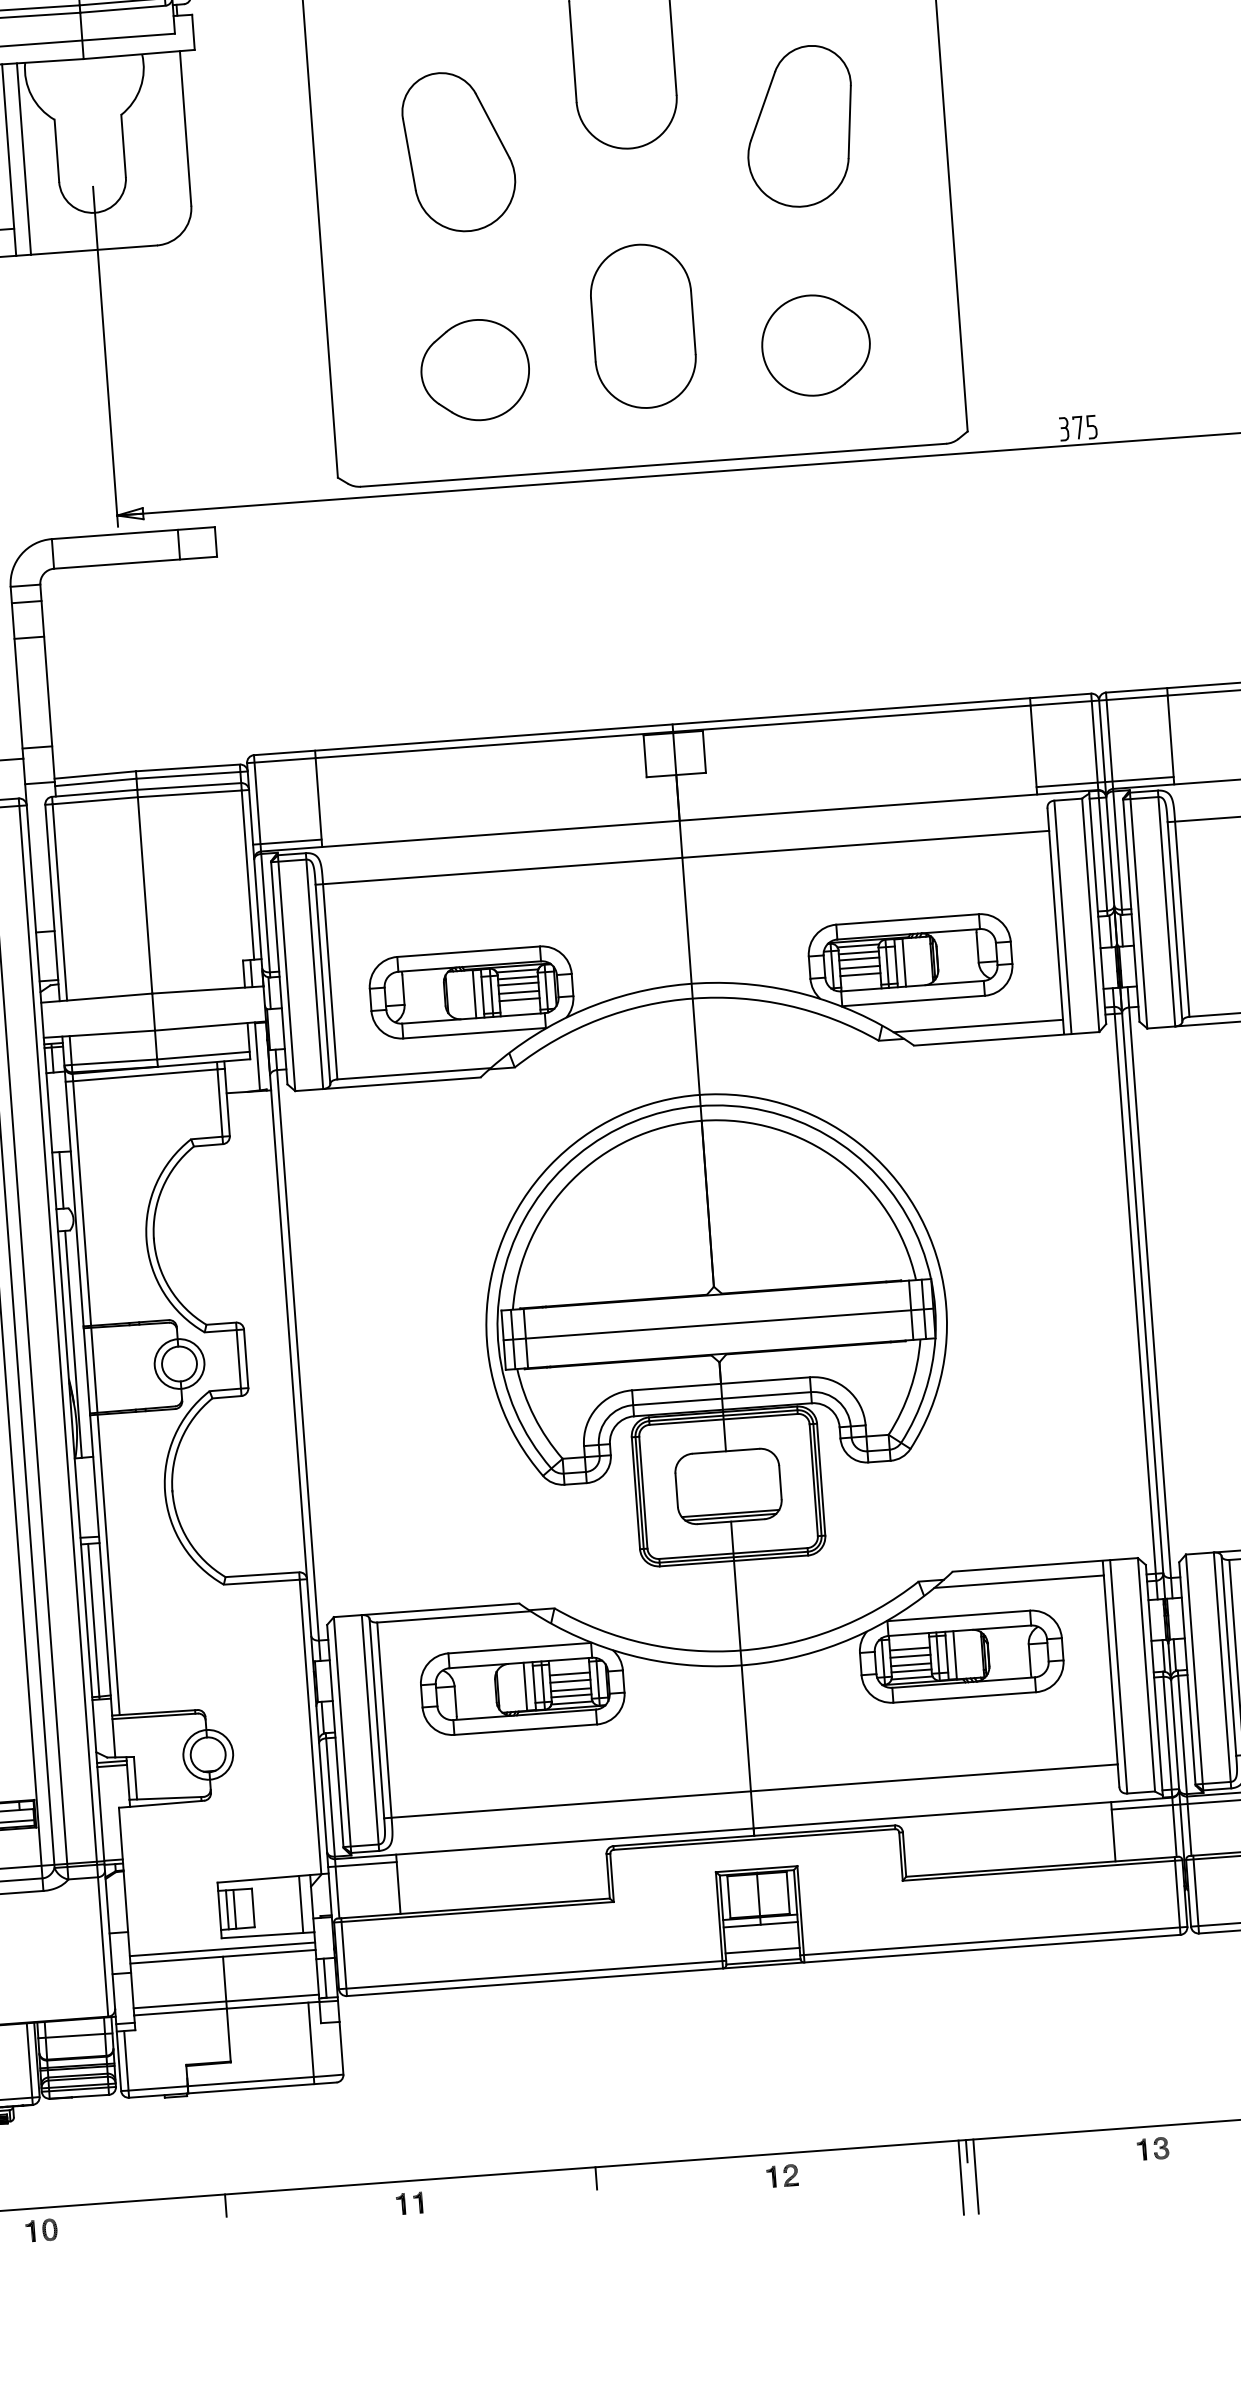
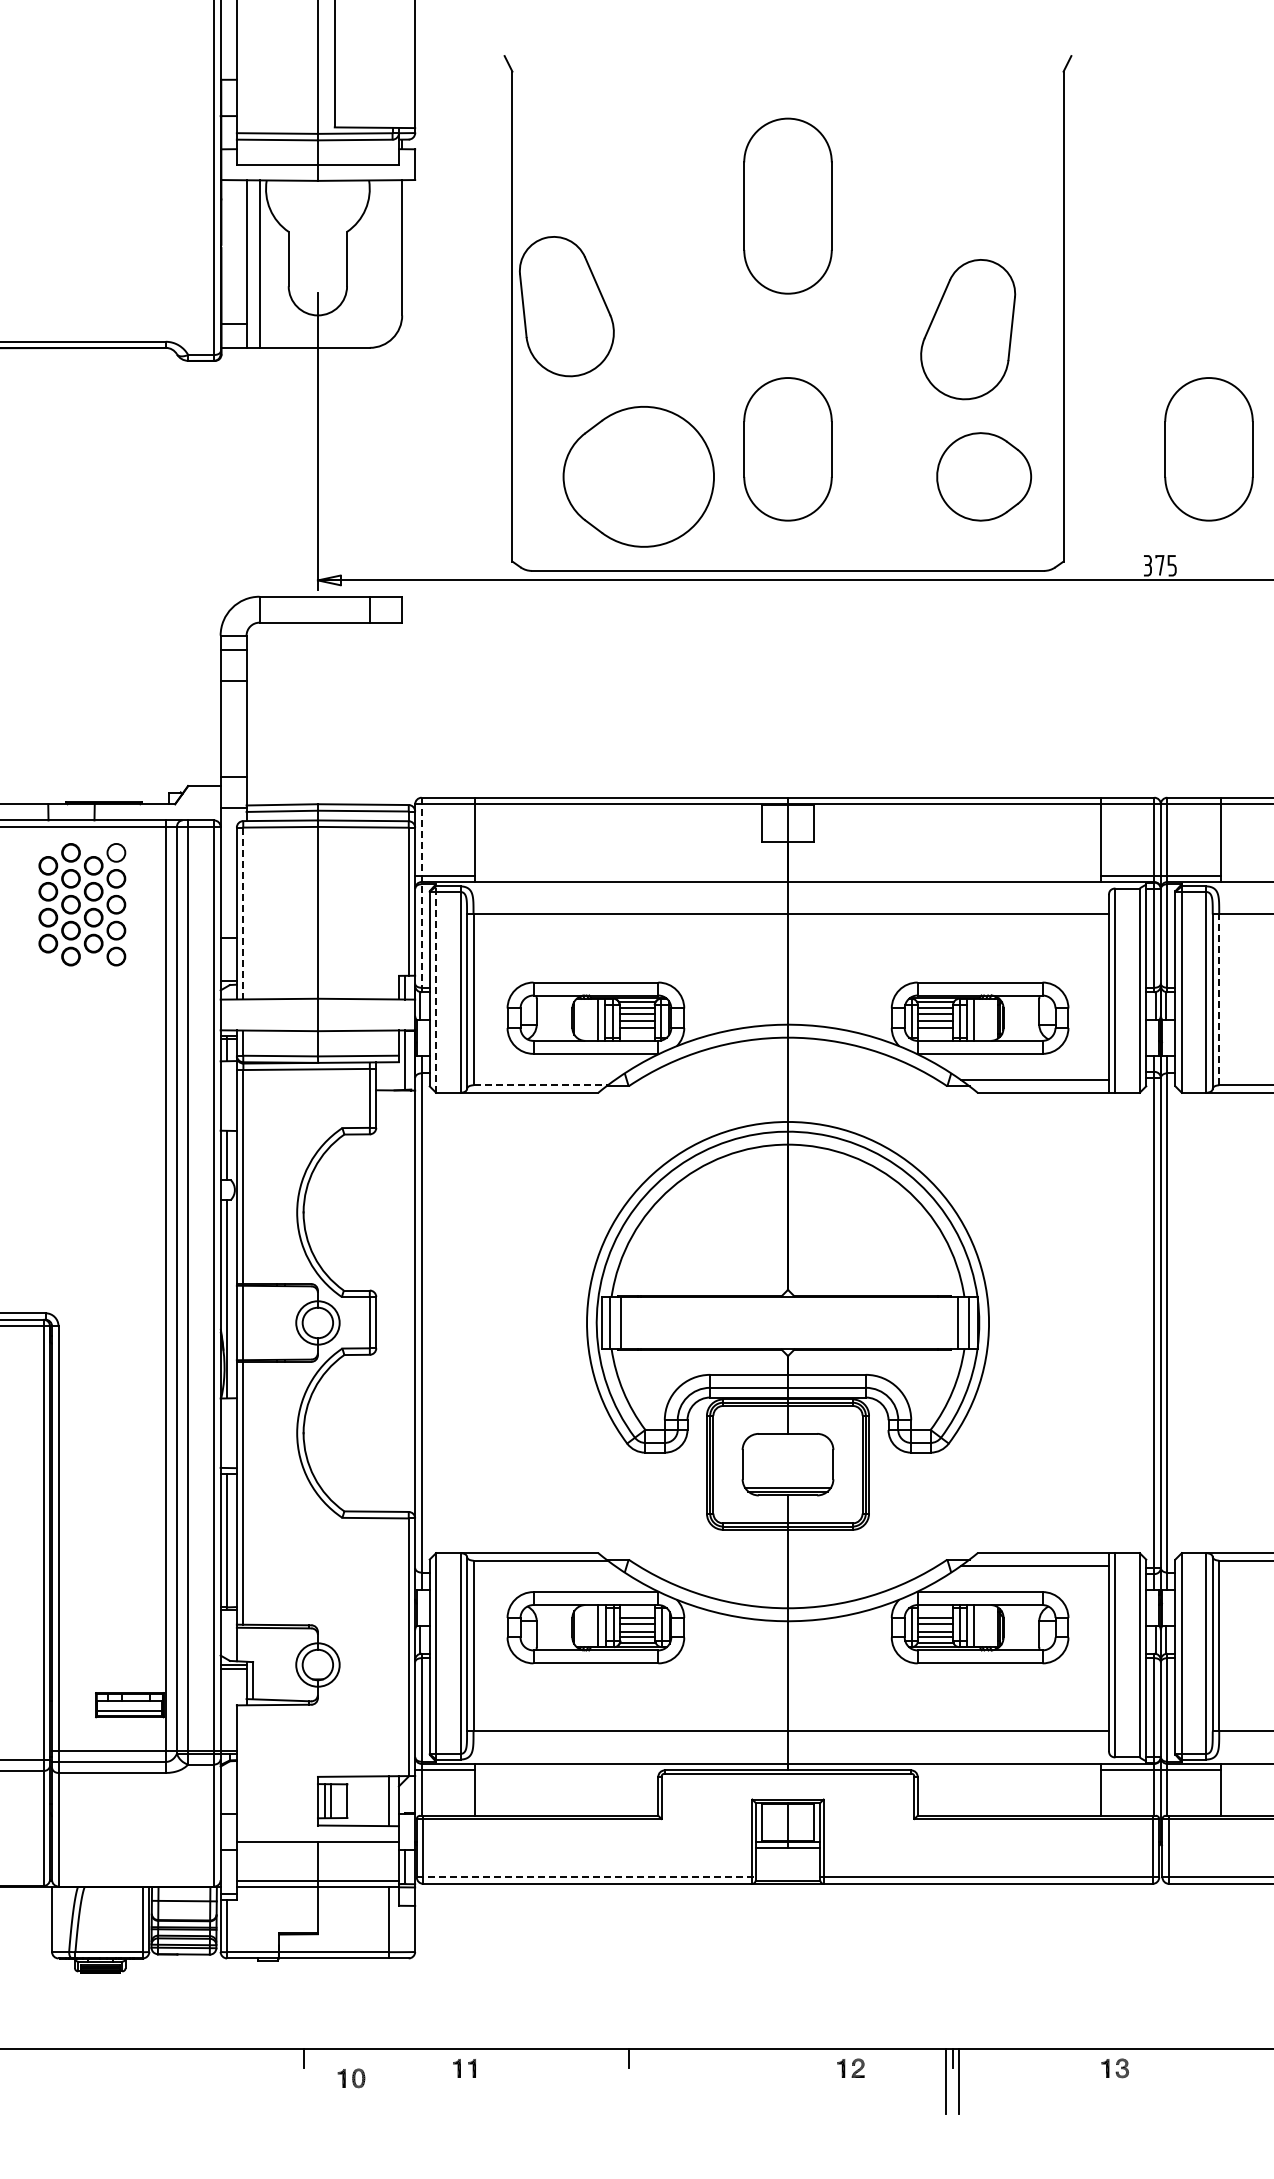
part: (800, 126) -> (968, 329), moved
part: (458, 151) -> (566, 306), moved
part: (1123, 291) -> (1208, 449), added
part: (816, 344) -> (984, 476), moved
part: (474, 369) -> (638, 476), size x1.6
line: (261, 865) -> (421, 894), solid -> dashed
line: (60, 902) -> (243, 913), solid -> dashed
line: (1182, 918) -> (1219, 999), solid -> dashed
line: (286, 971) -> (436, 988), solid -> dashed
line: (415, 1073) -> (541, 1085), solid -> dashed
line: (718, 1323) -> (789, 1322), removed
line: (222, 1949) -> (317, 1835), removed
line: (762, 1950) -> (787, 1870), removed
line: (532, 1975) -> (586, 1877), solid -> dashed
part: (781, 2175) -> (850, 2067), moved
part: (41, 2230) -> (351, 2078), moved

